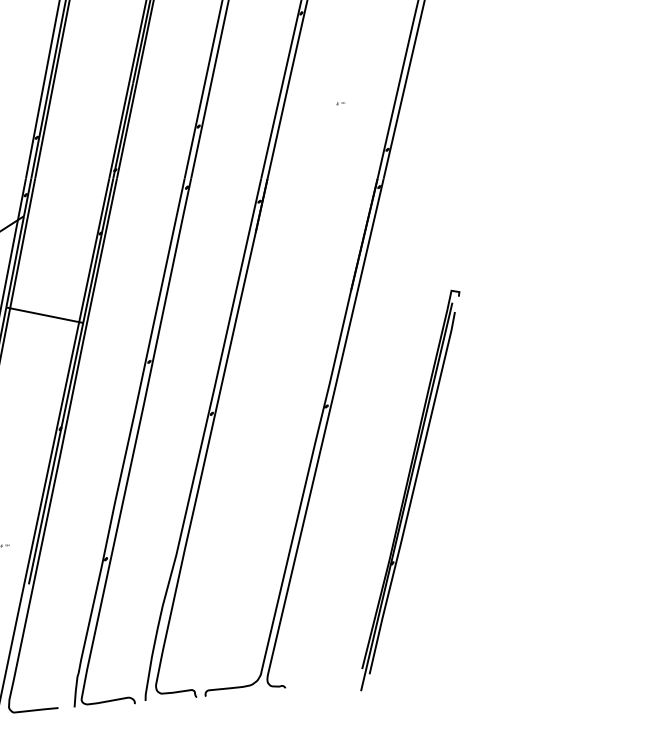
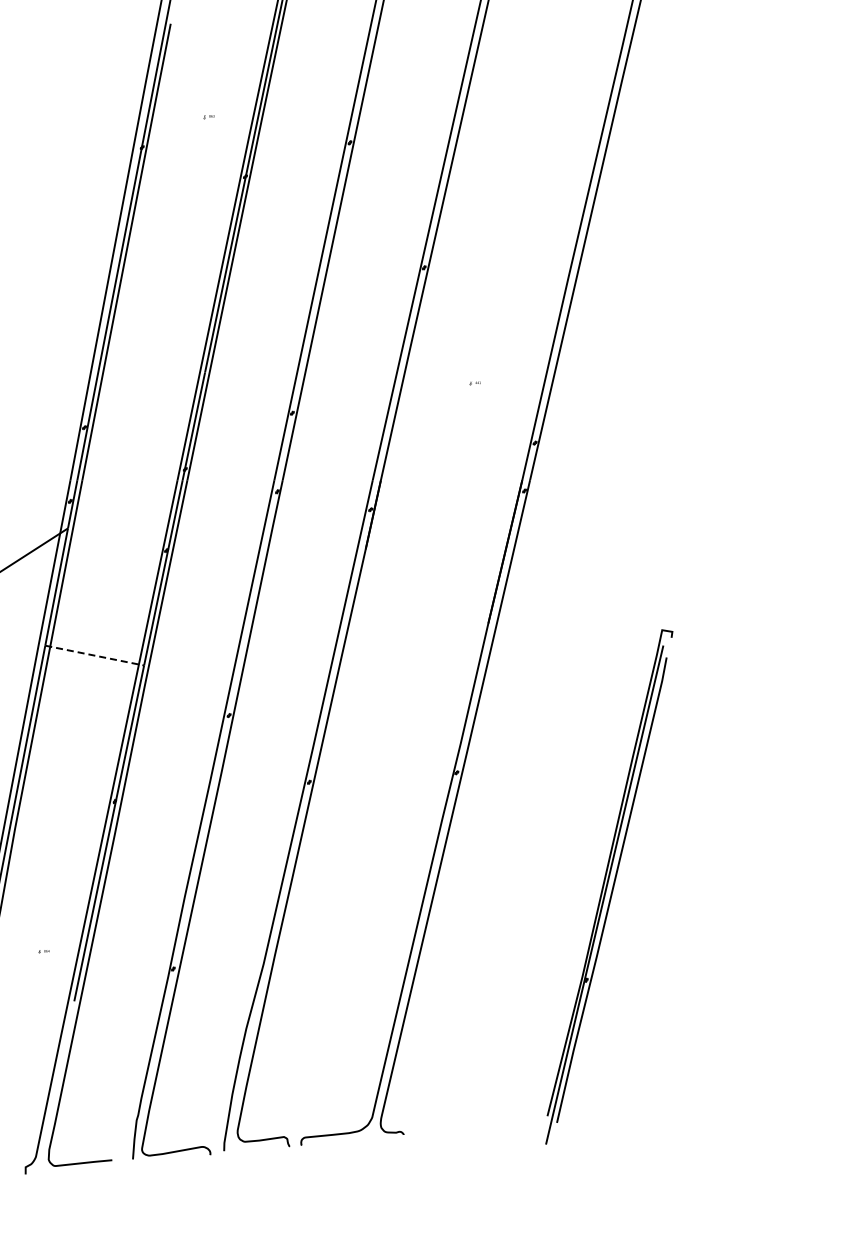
line: (45, 315) -> (95, 655), solid -> dashed
part: (410, 490) -> (609, 886), moved

